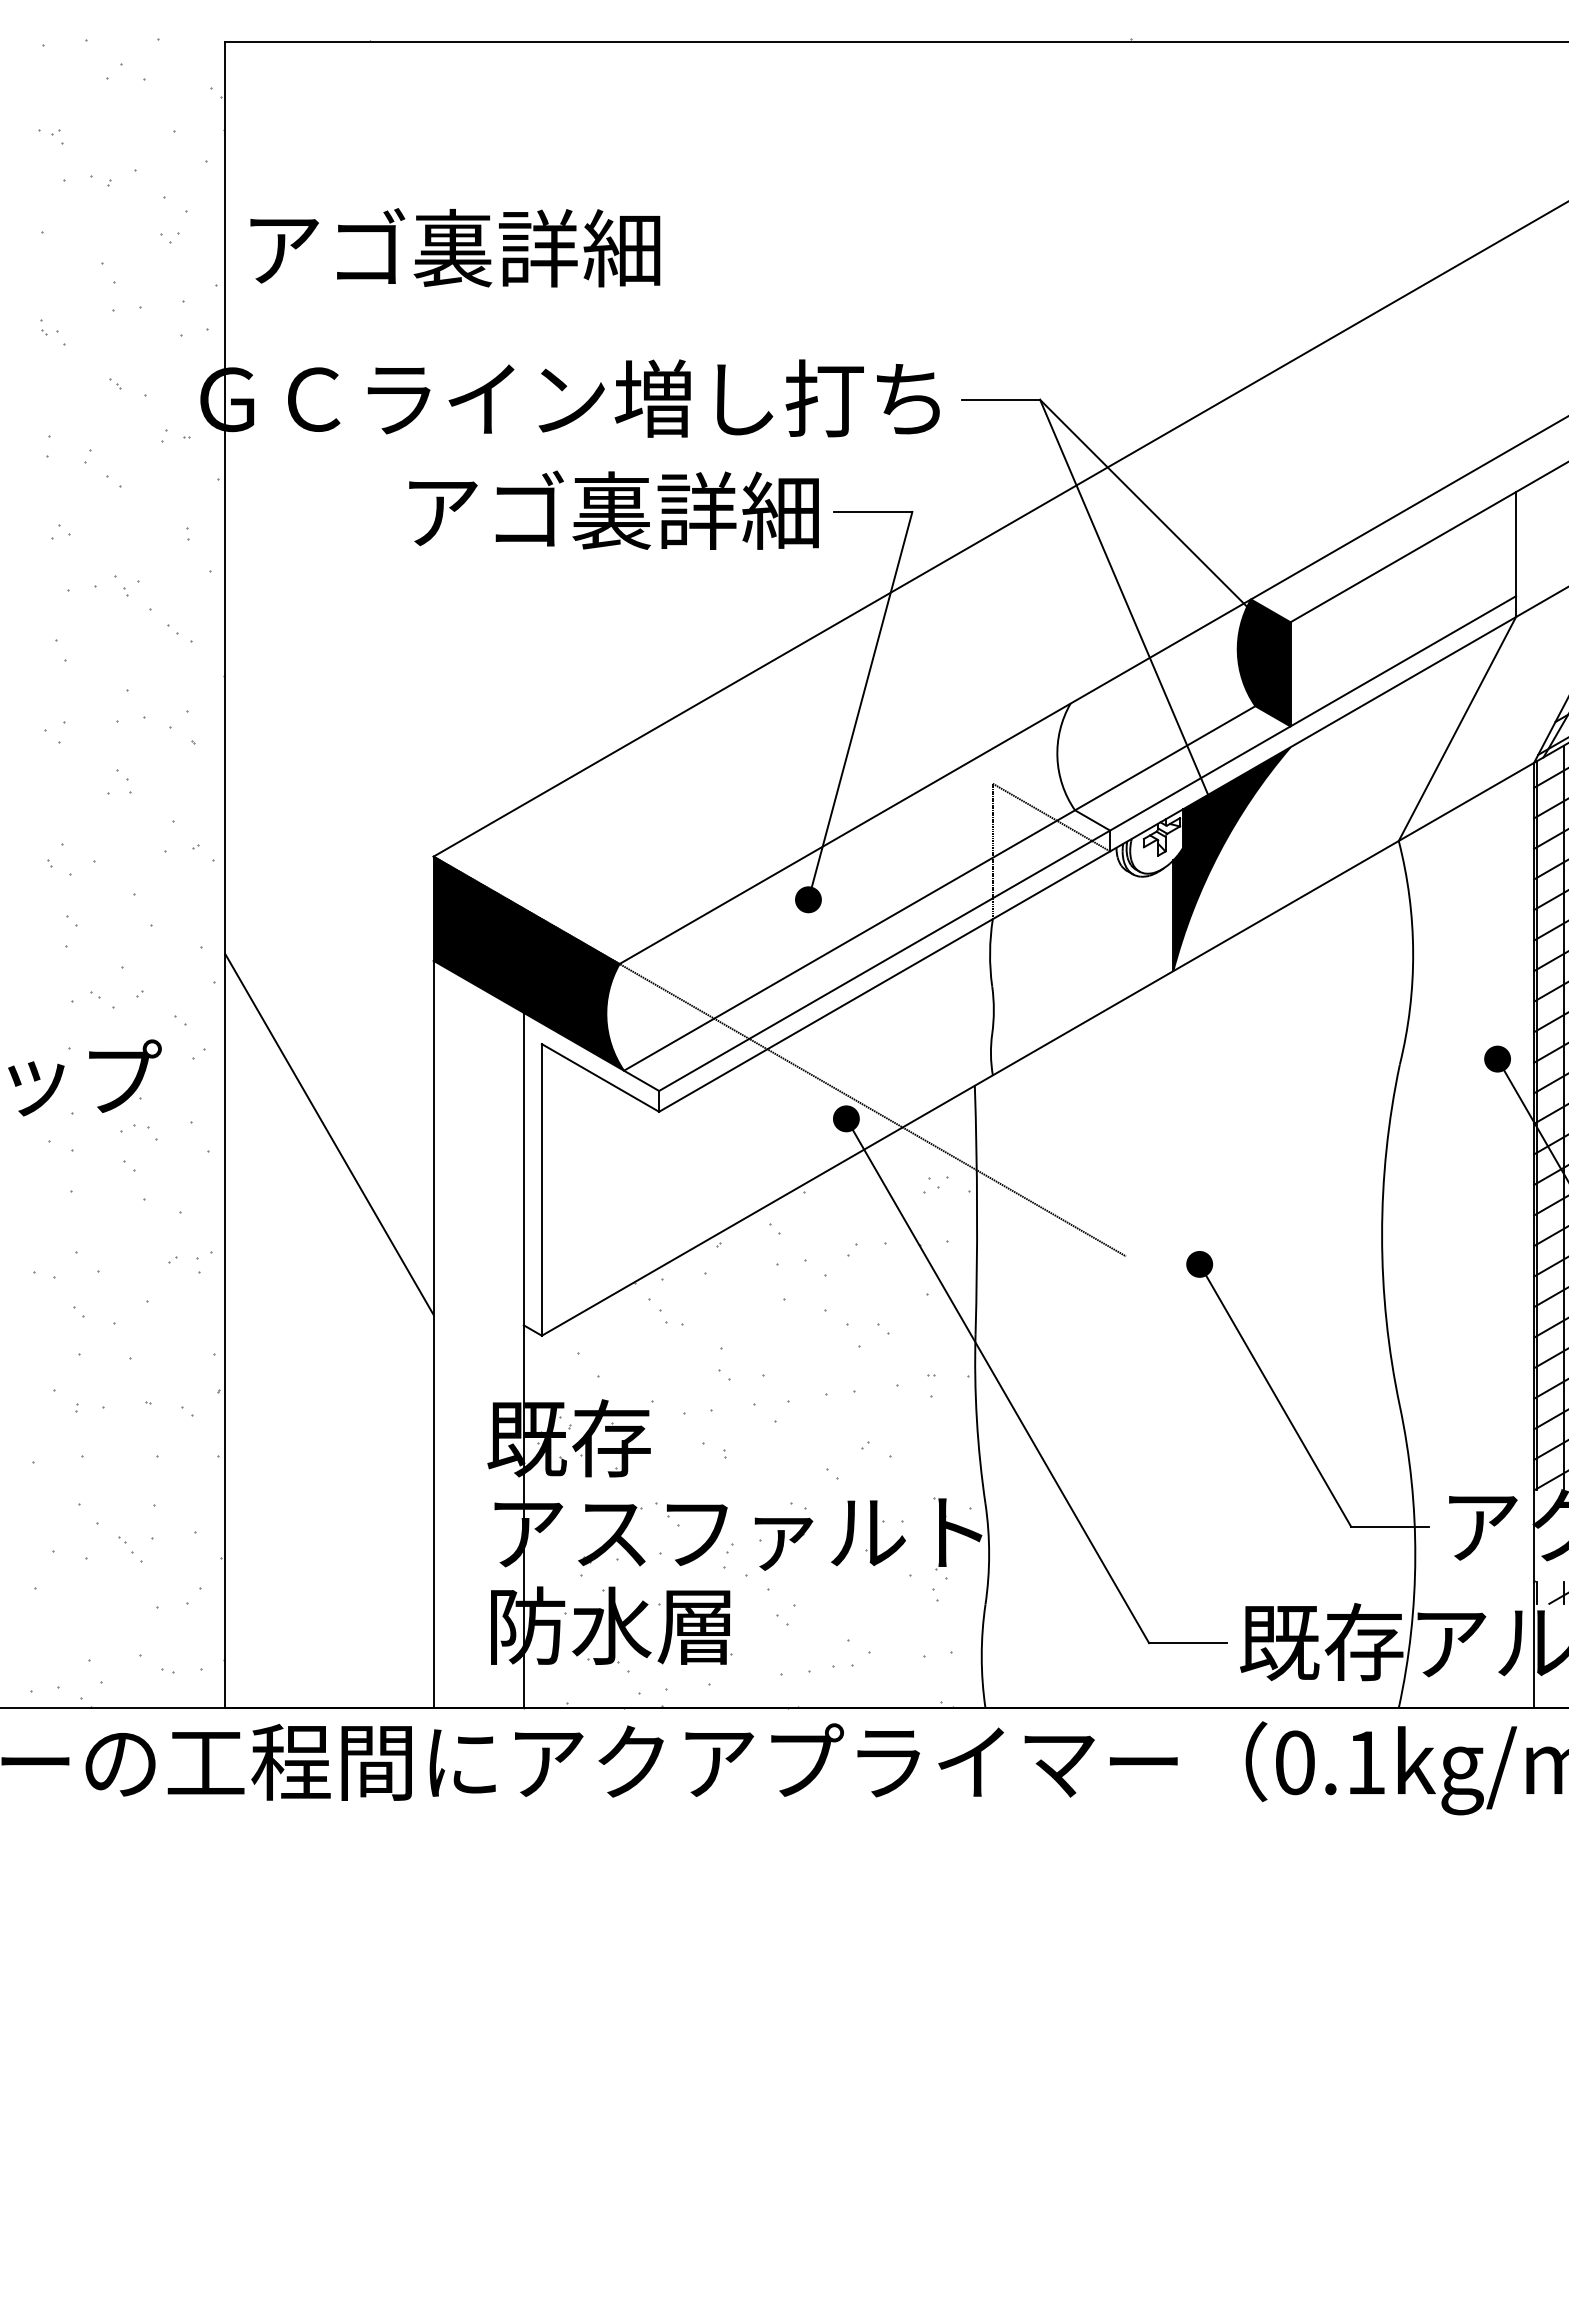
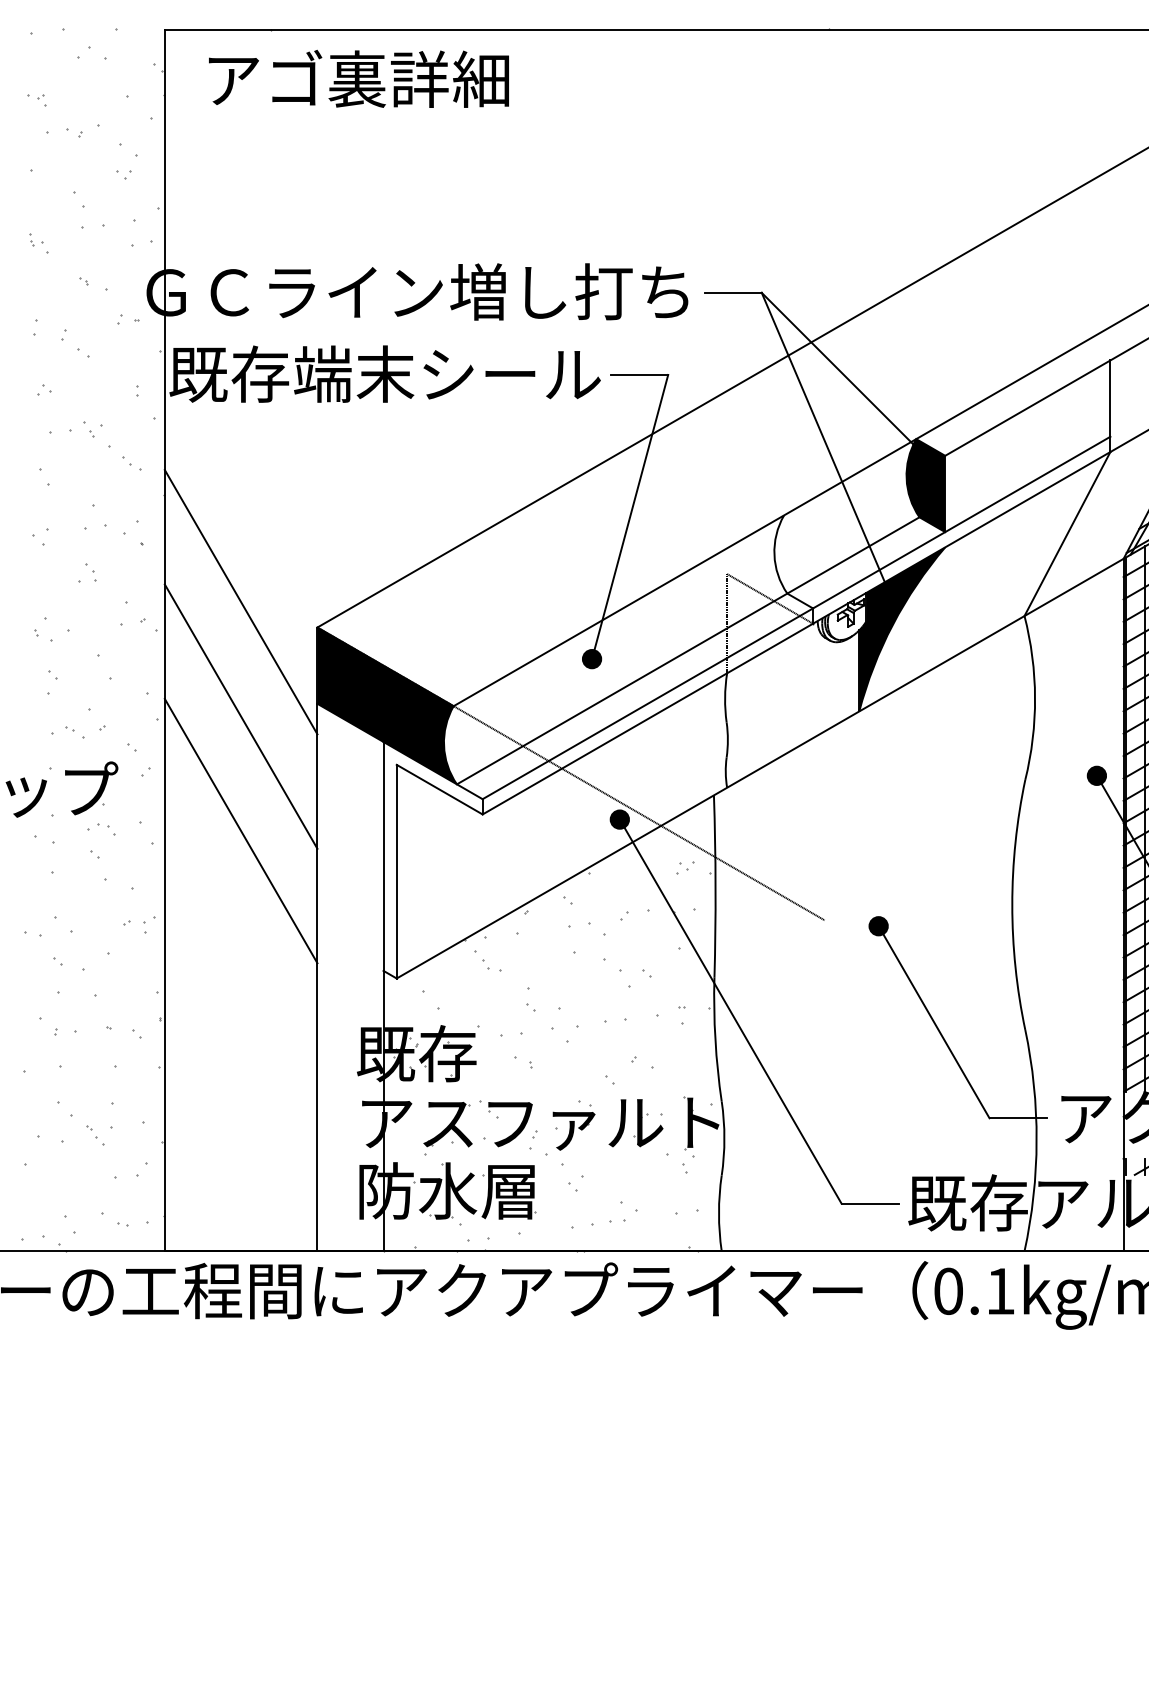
text: (455, 247) -> (359, 78), moved
text: (525, 509) -> (384, 373), アゴ裏詳細 -> 既存端末シール
line: (329, 821) -> (241, 601), added
line: (329, 977) -> (241, 716), added

